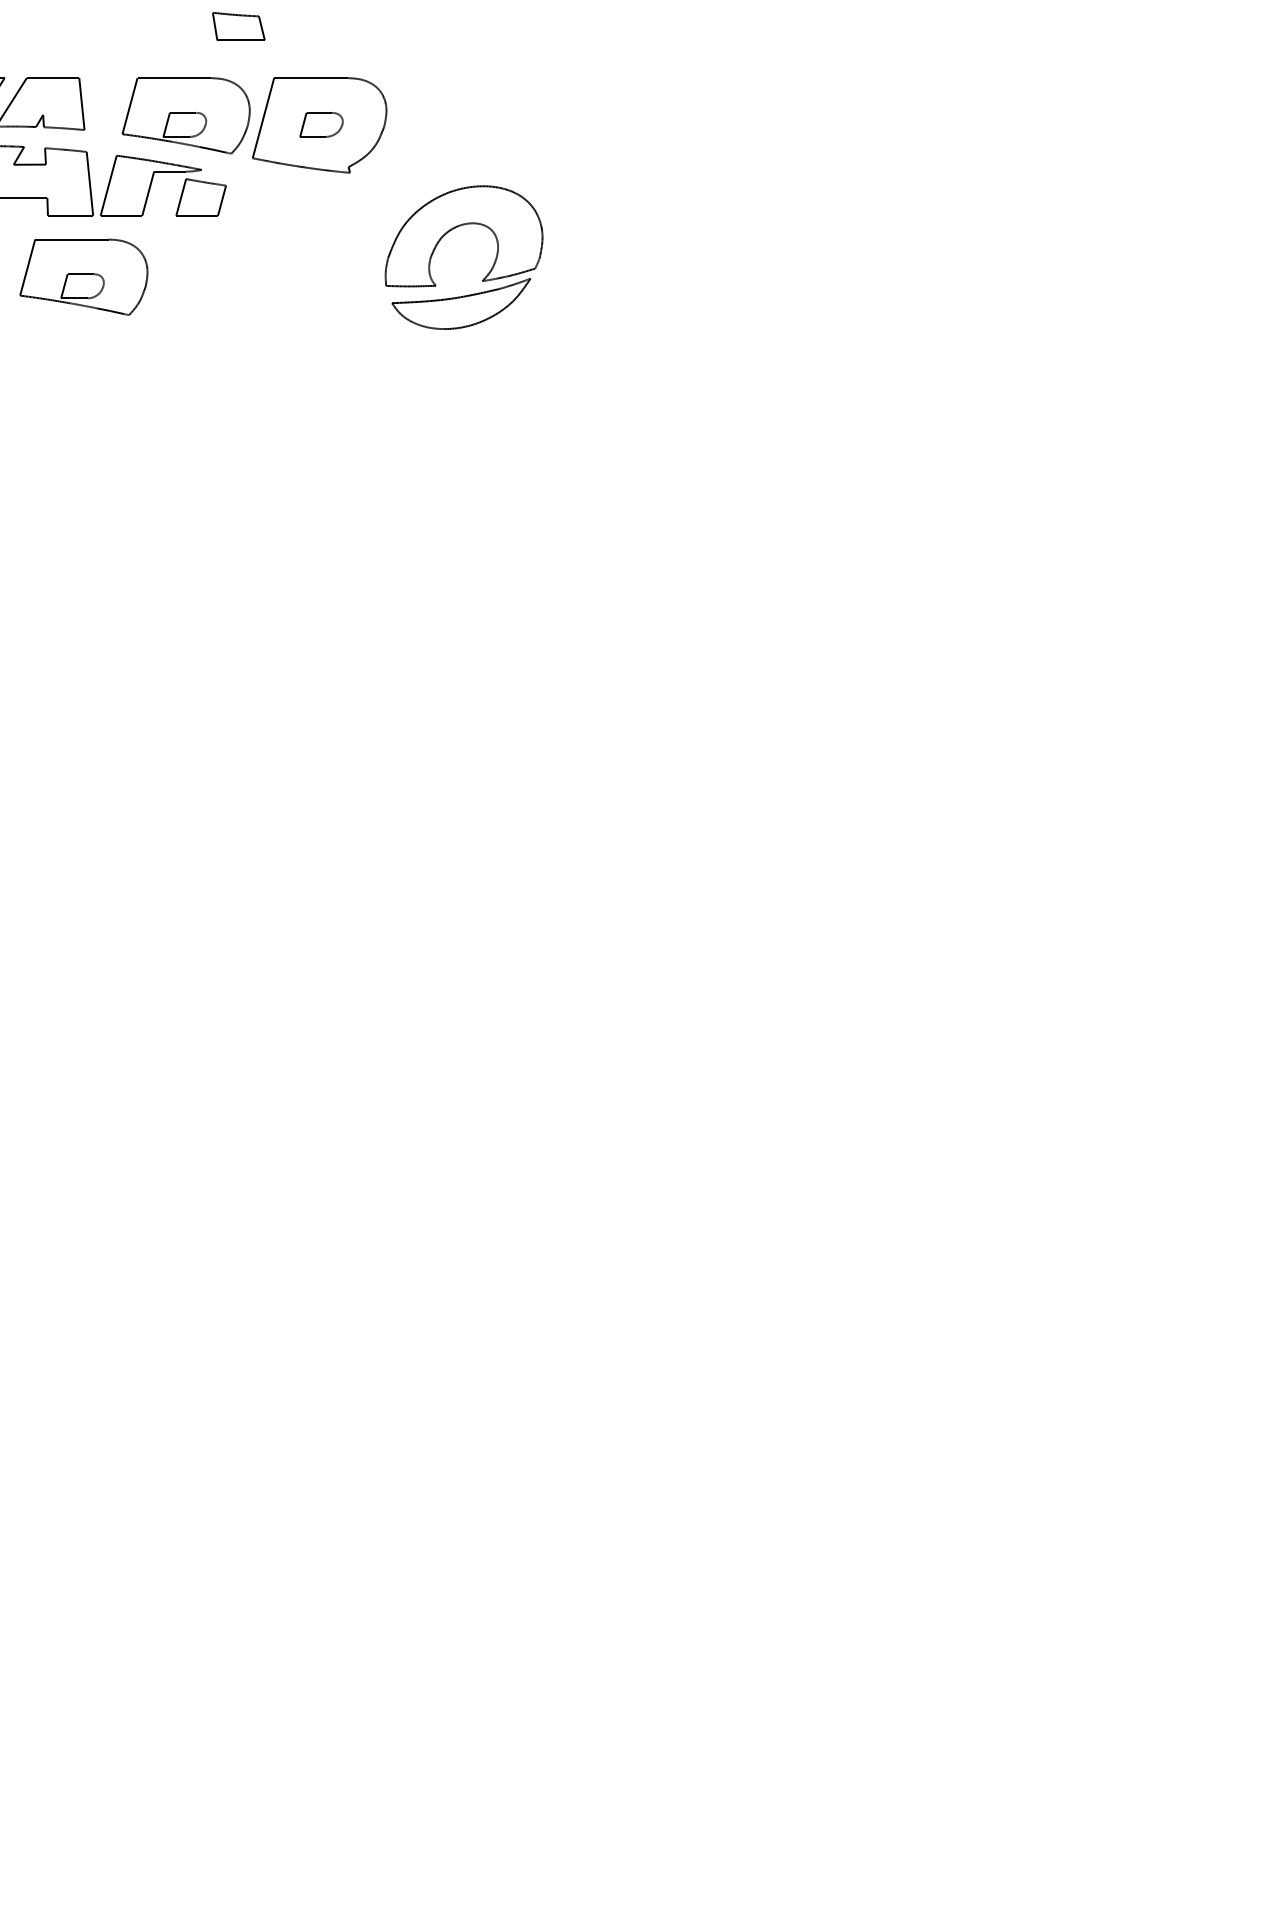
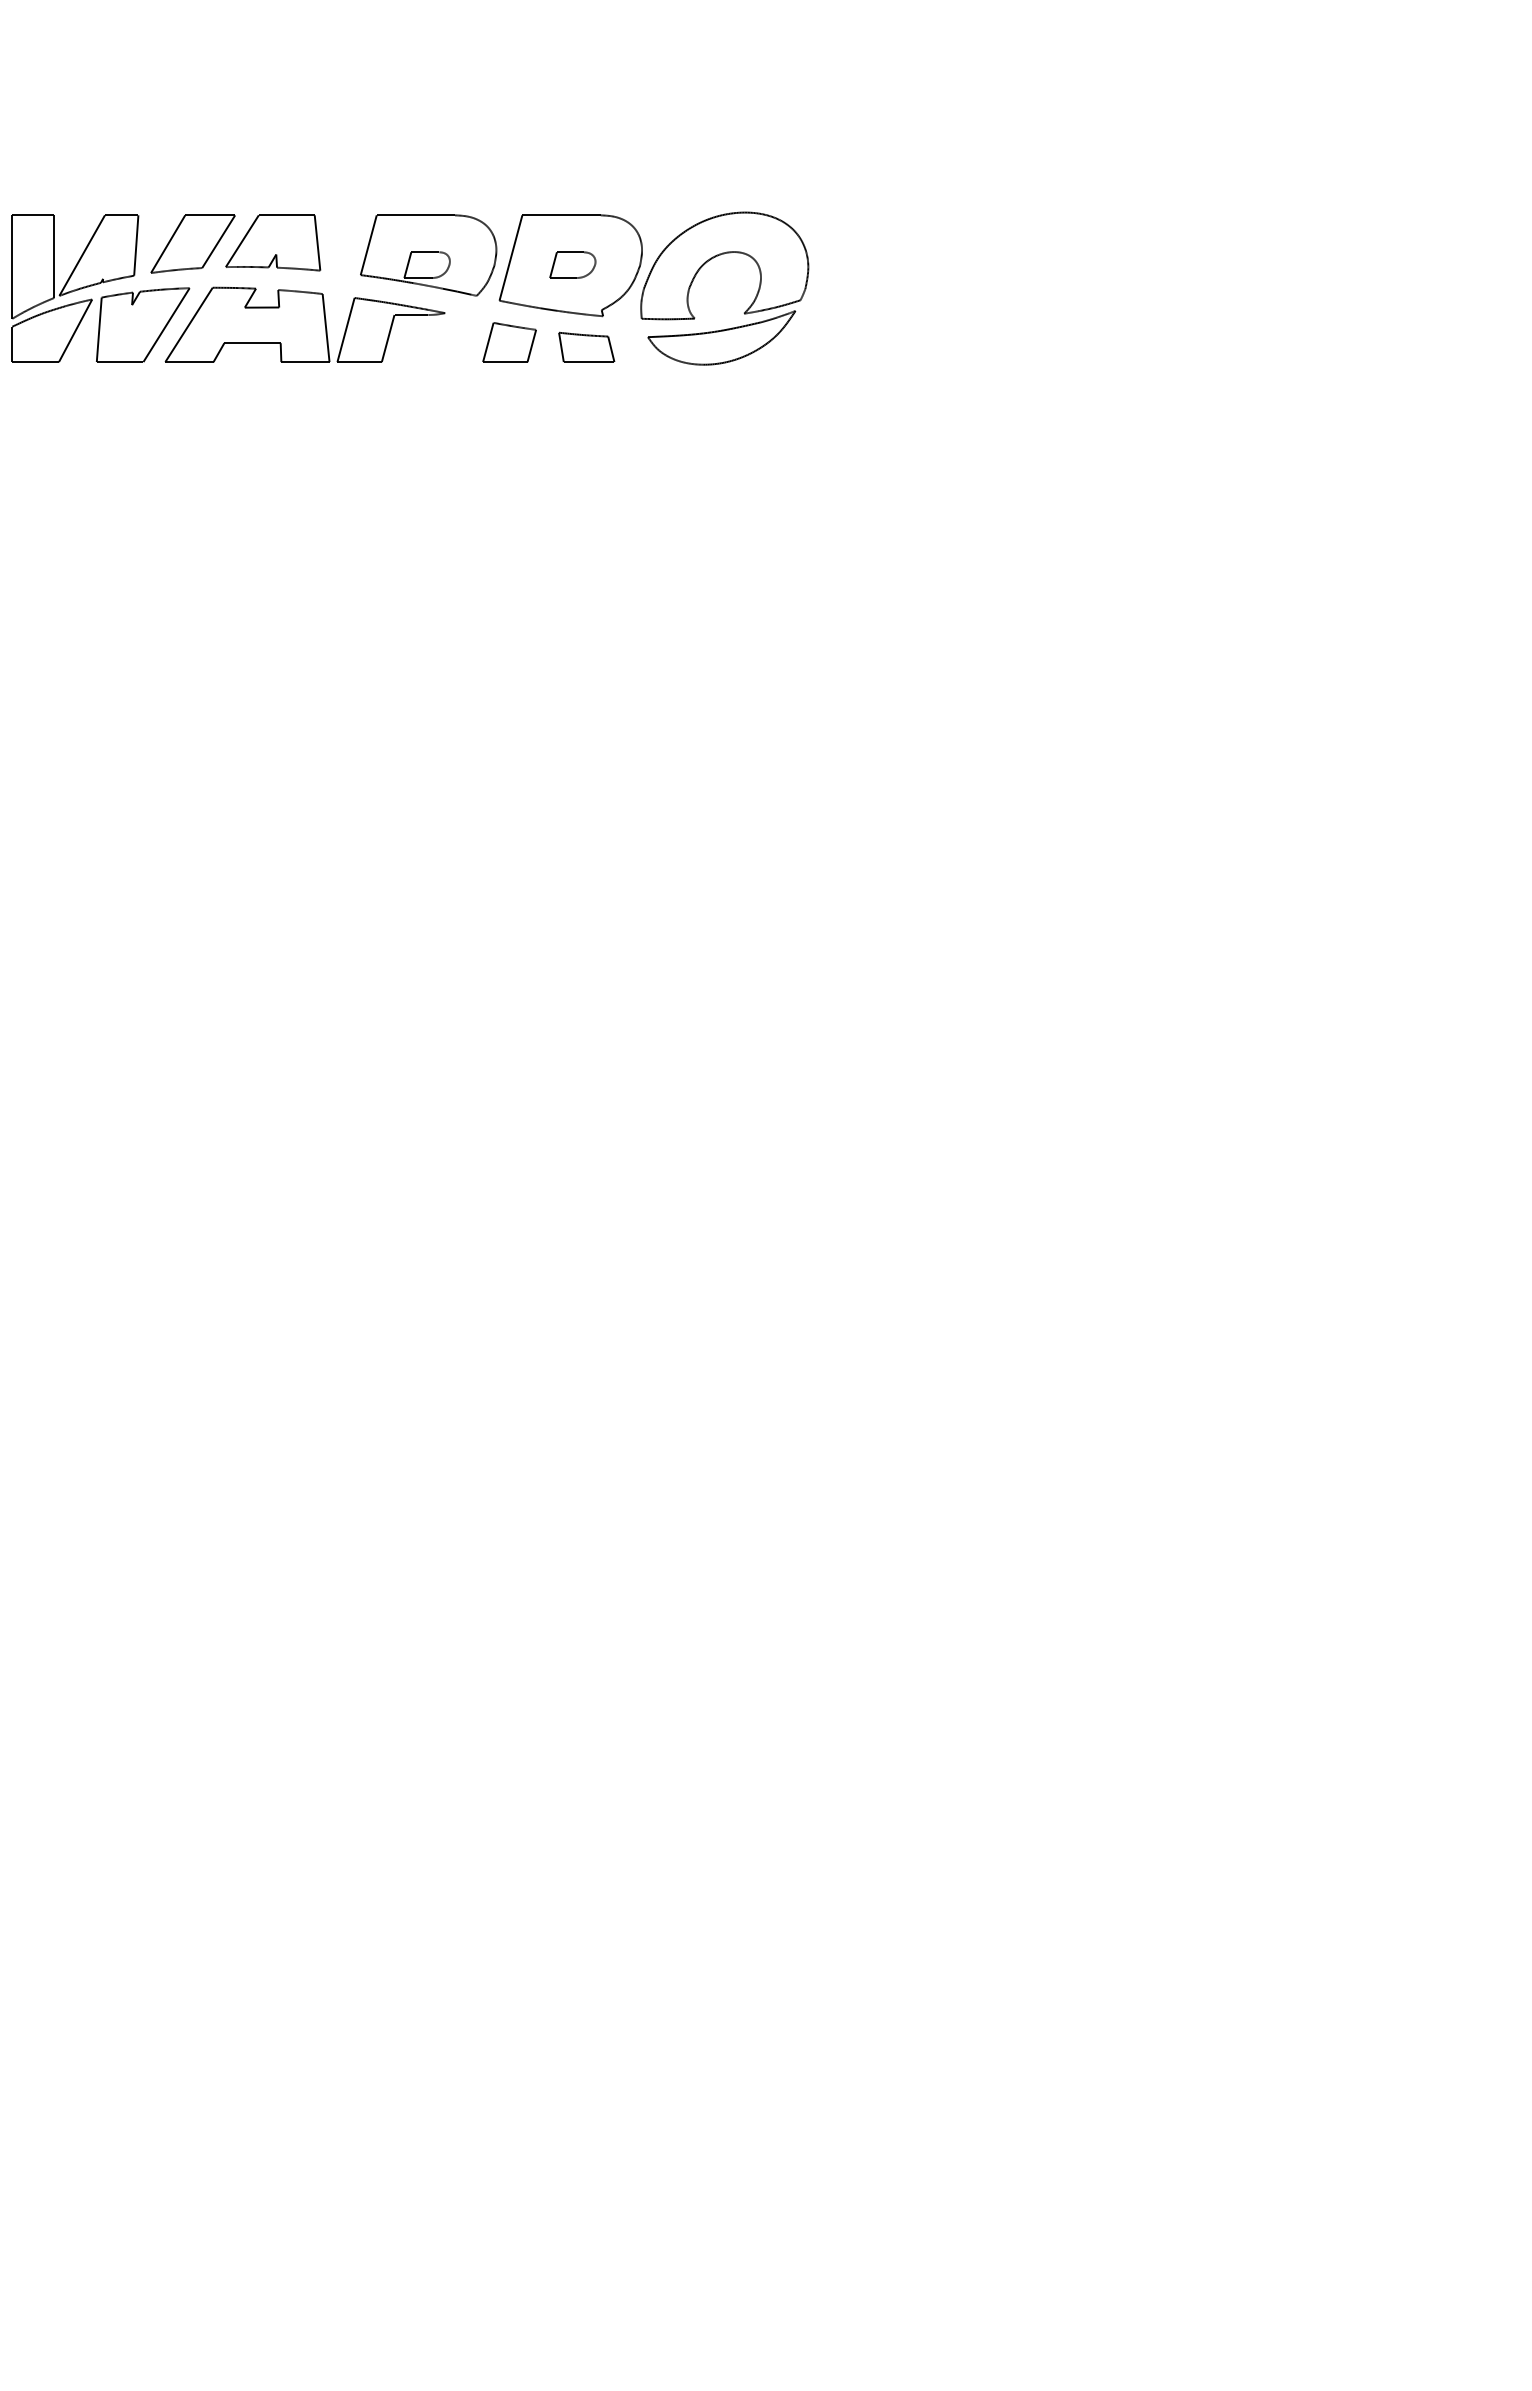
part: (238, 25) -> (586, 346), moved
part: (201, 197) -> (509, 342), moved
part: (83, 277) -> (319, 427), removed
part: (484, 277) -> (746, 309), moved

